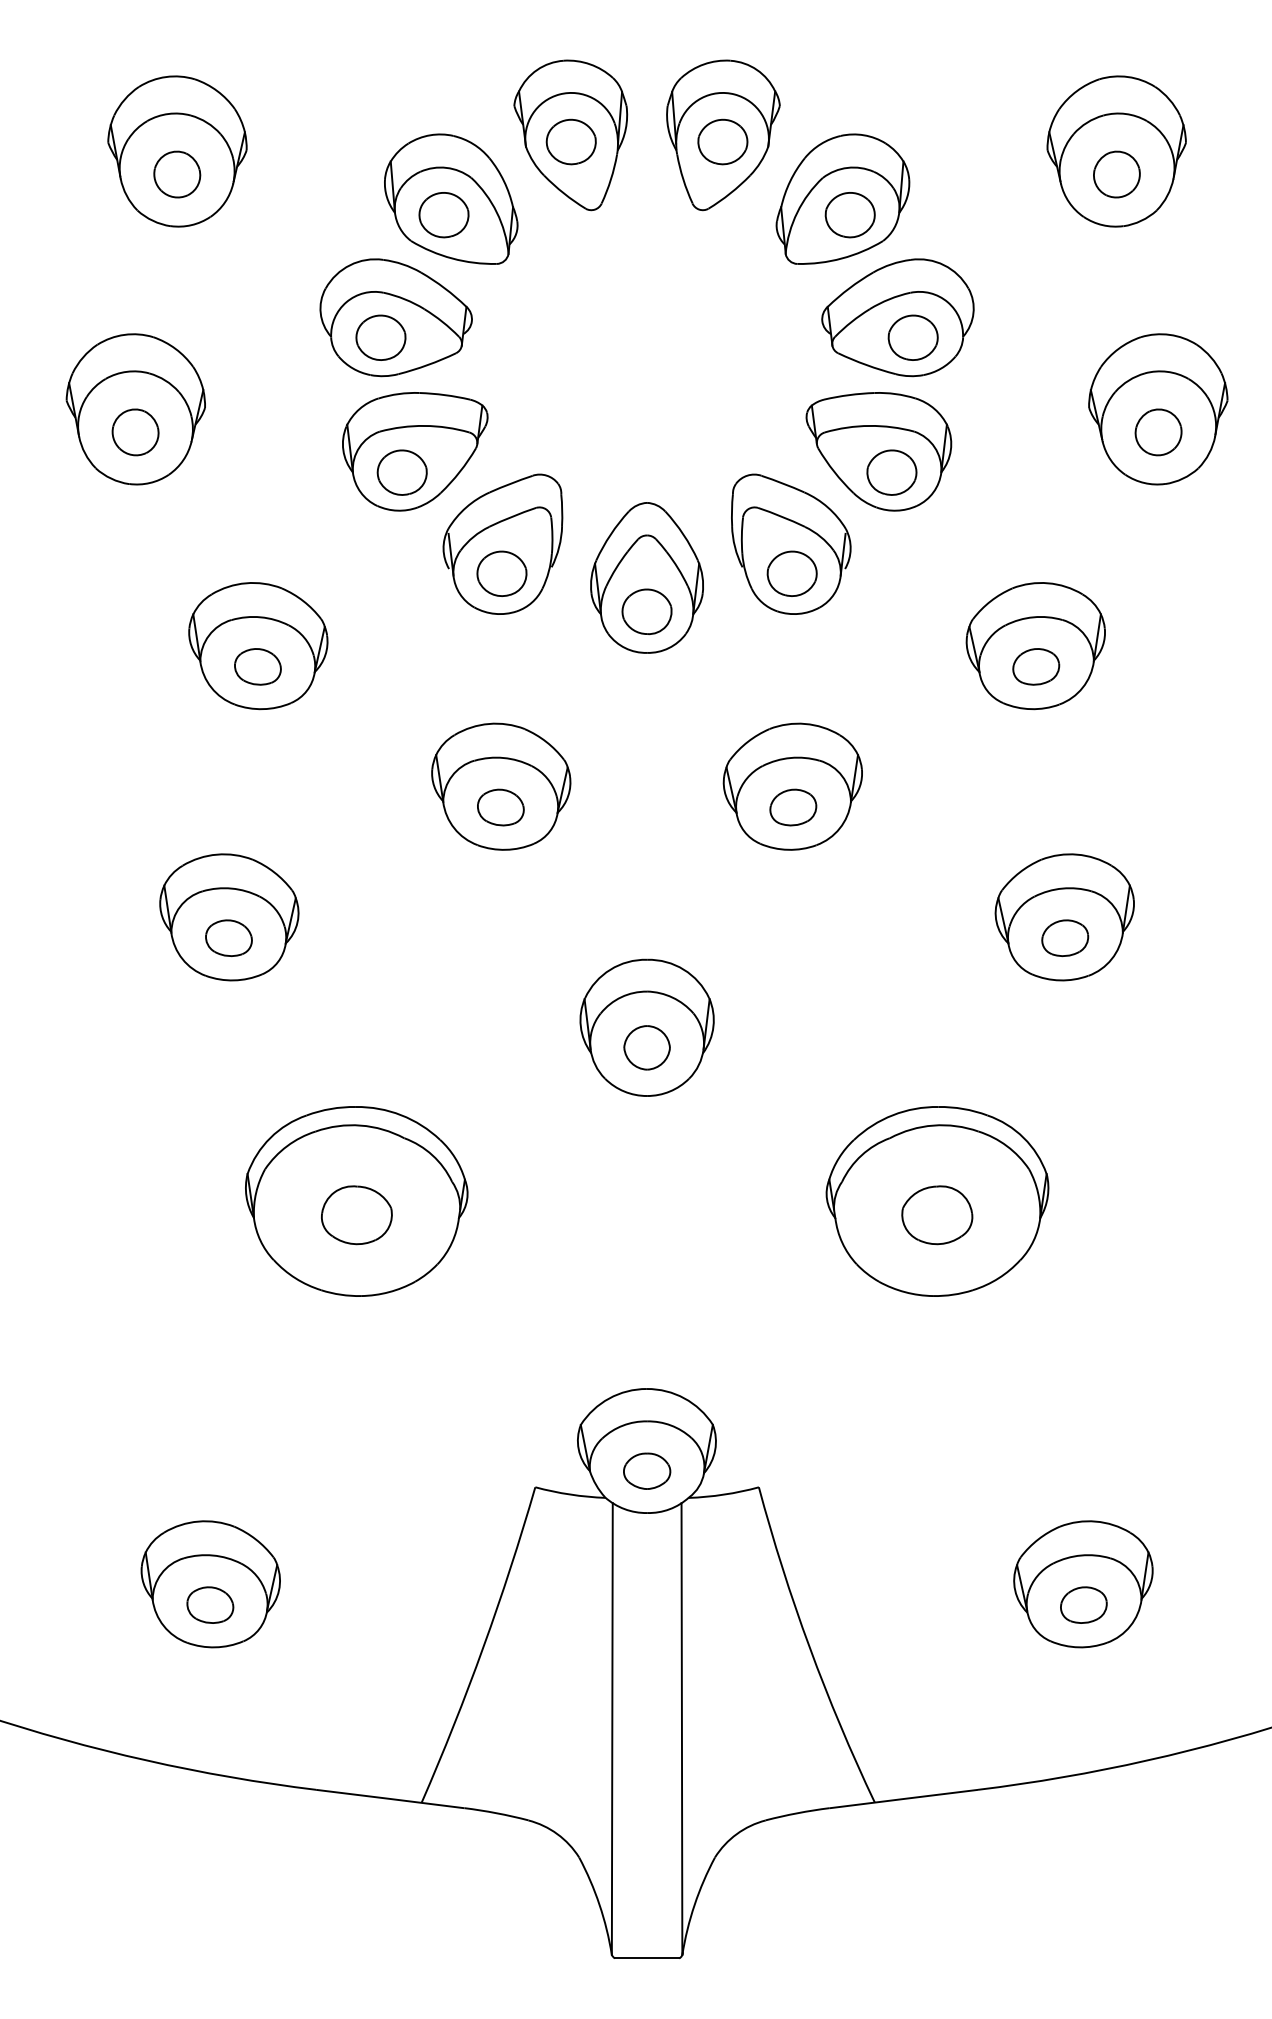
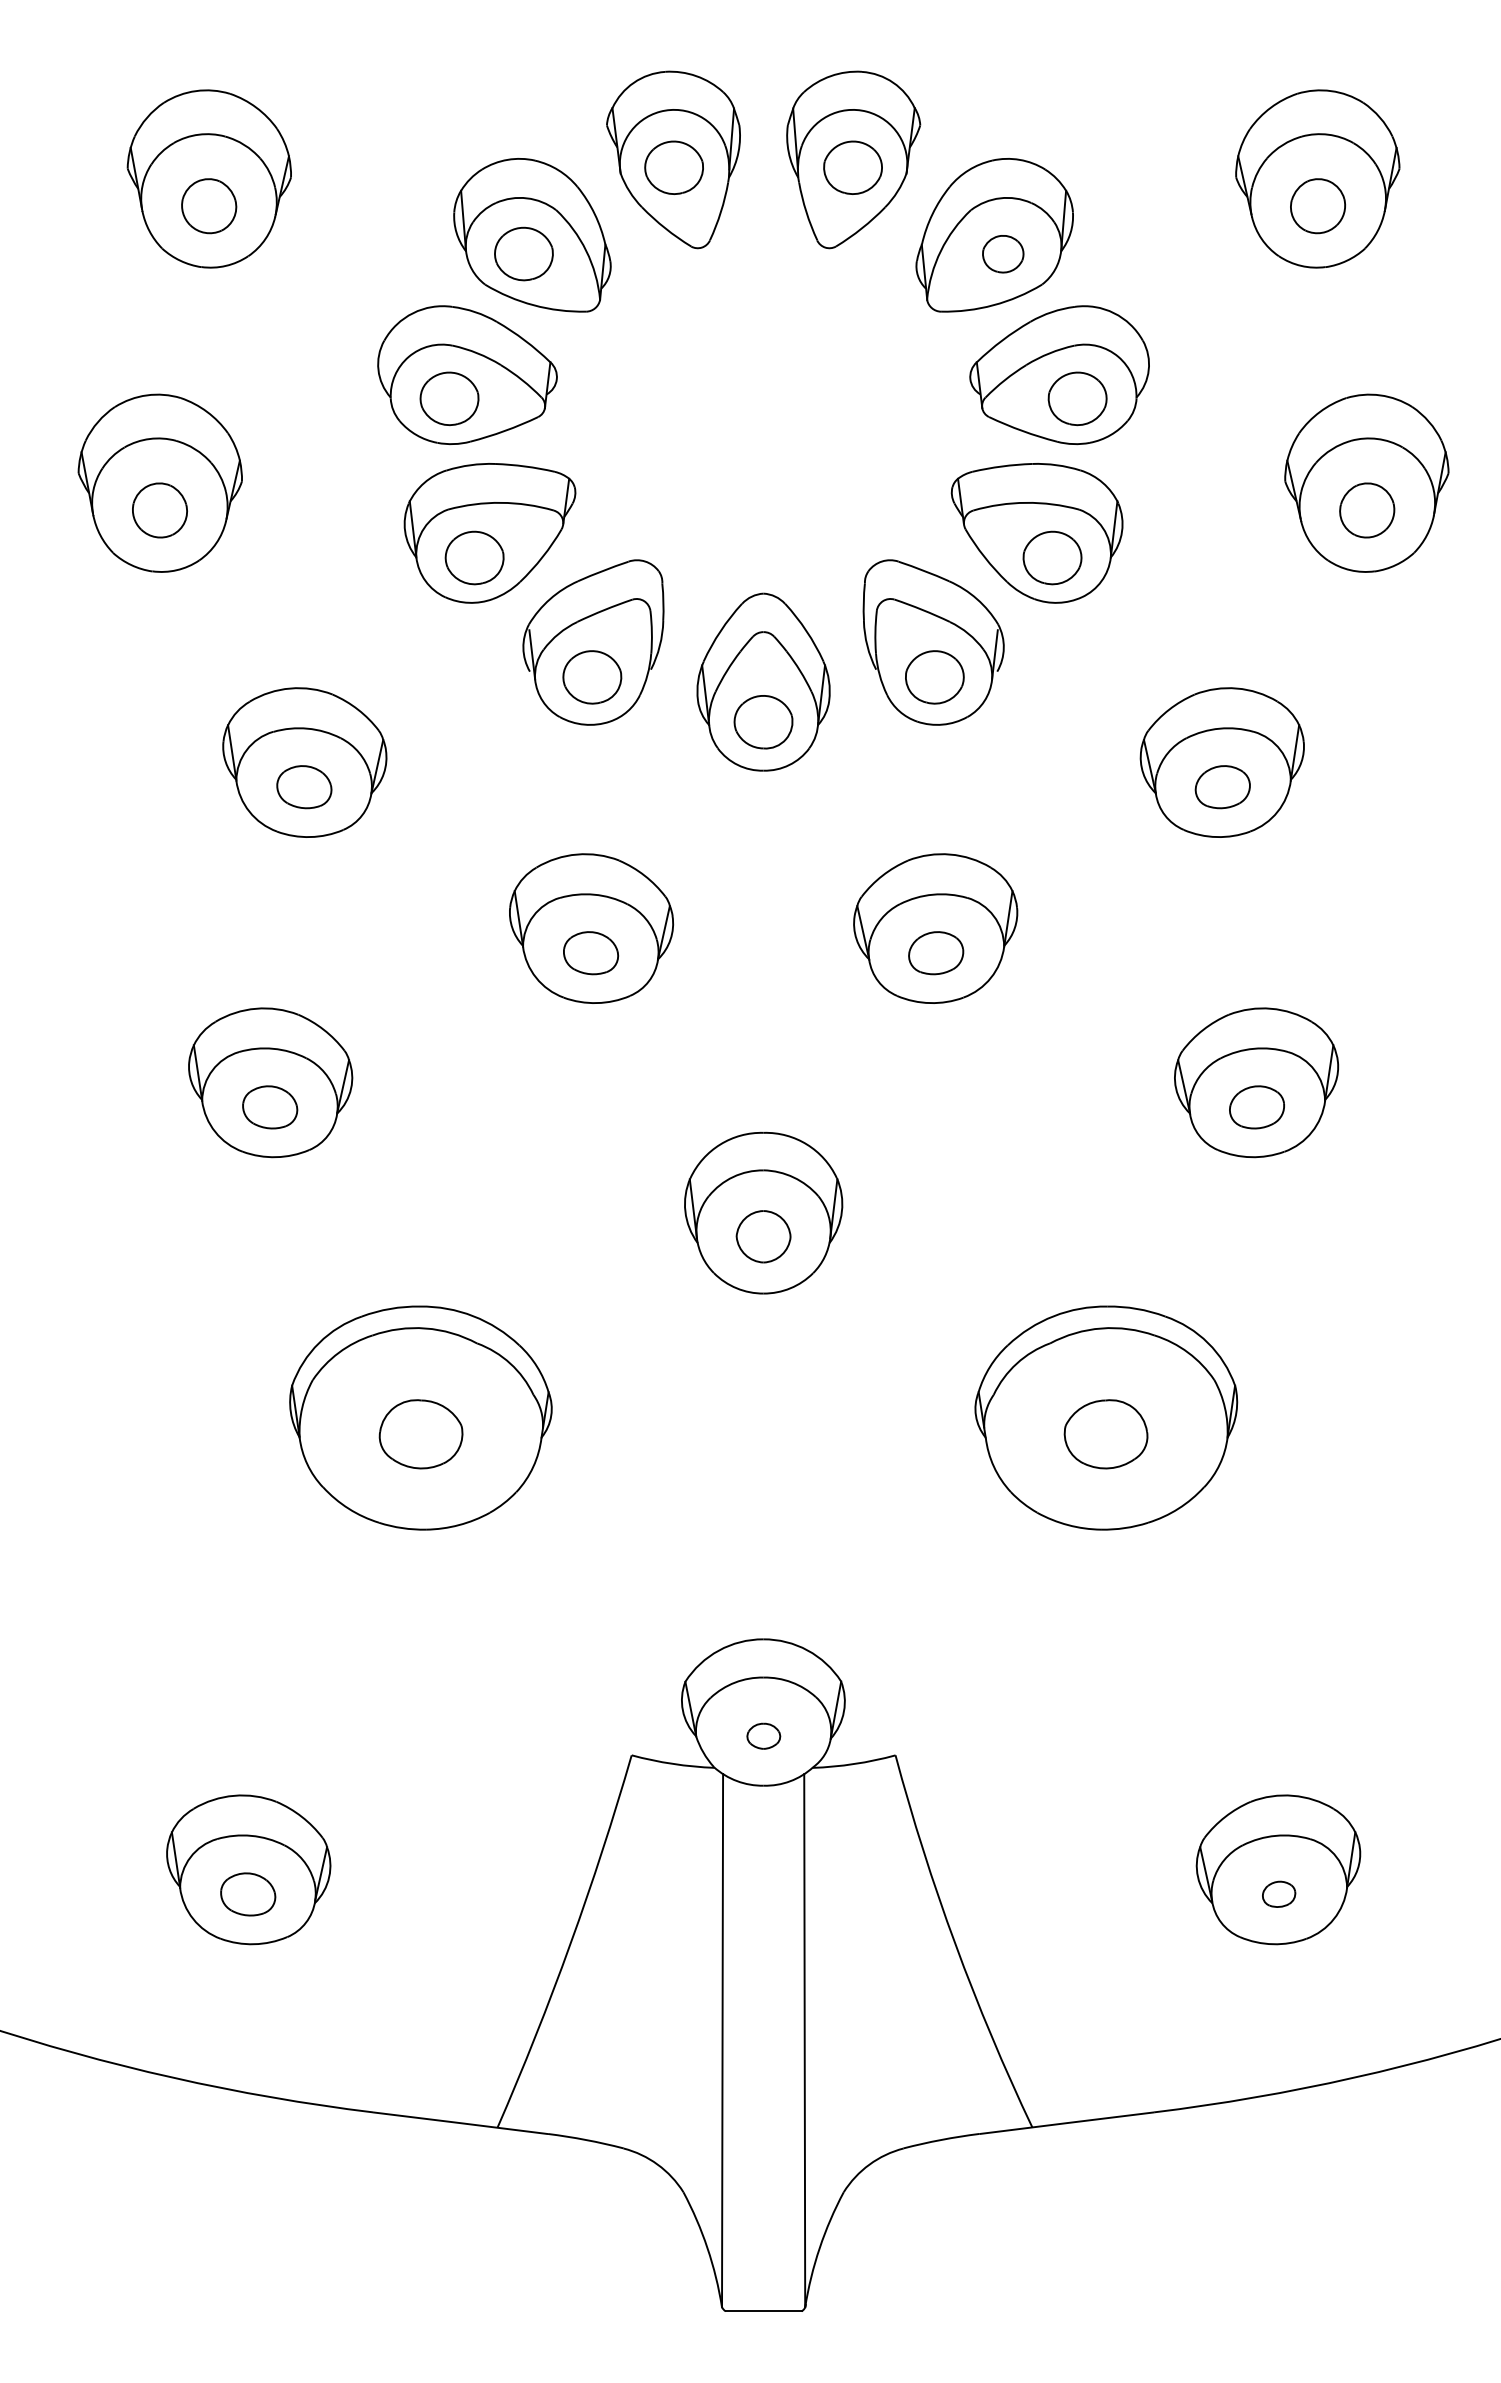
part: (849, 215) -> (1002, 254), size x0.7
part: (647, 1470) -> (764, 1735), size x0.6
part: (1083, 1604) -> (1278, 1893), size x0.6

